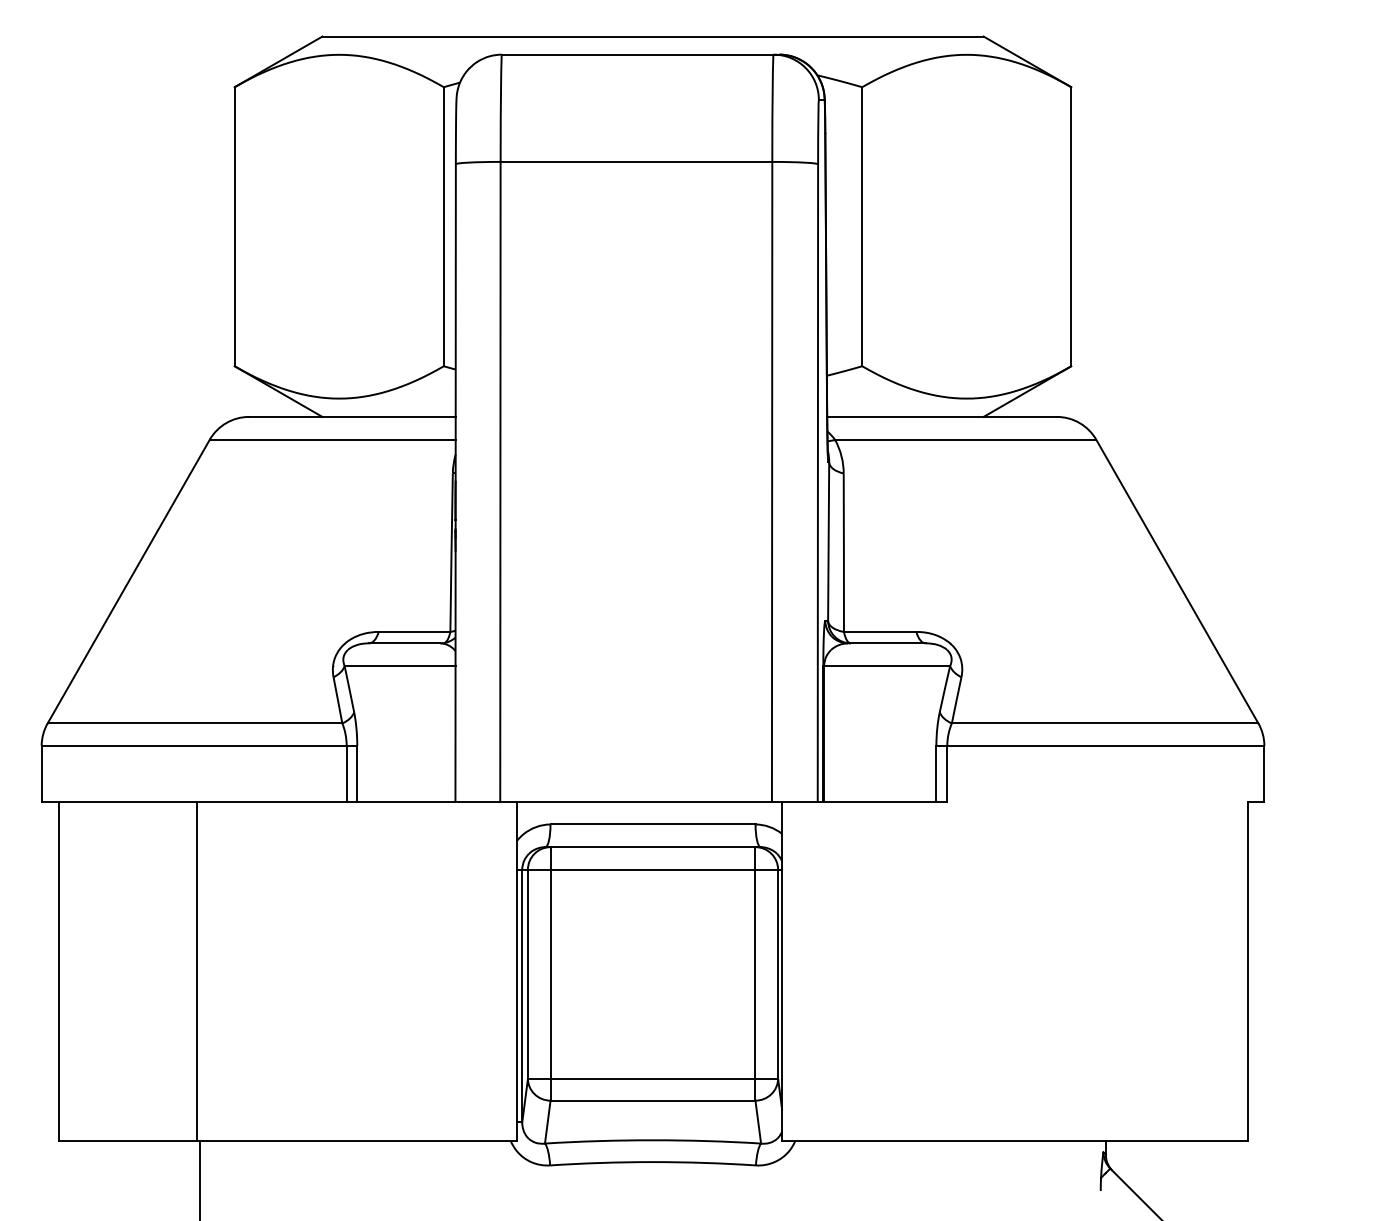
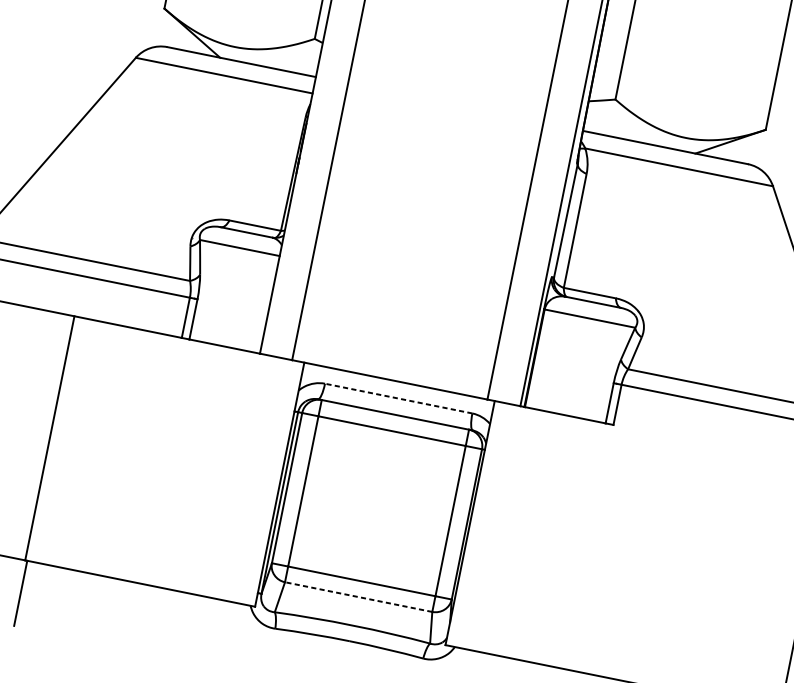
line: (653, 824) -> (399, 398), solid -> dashed
line: (652, 1100) -> (358, 596), solid -> dashed

